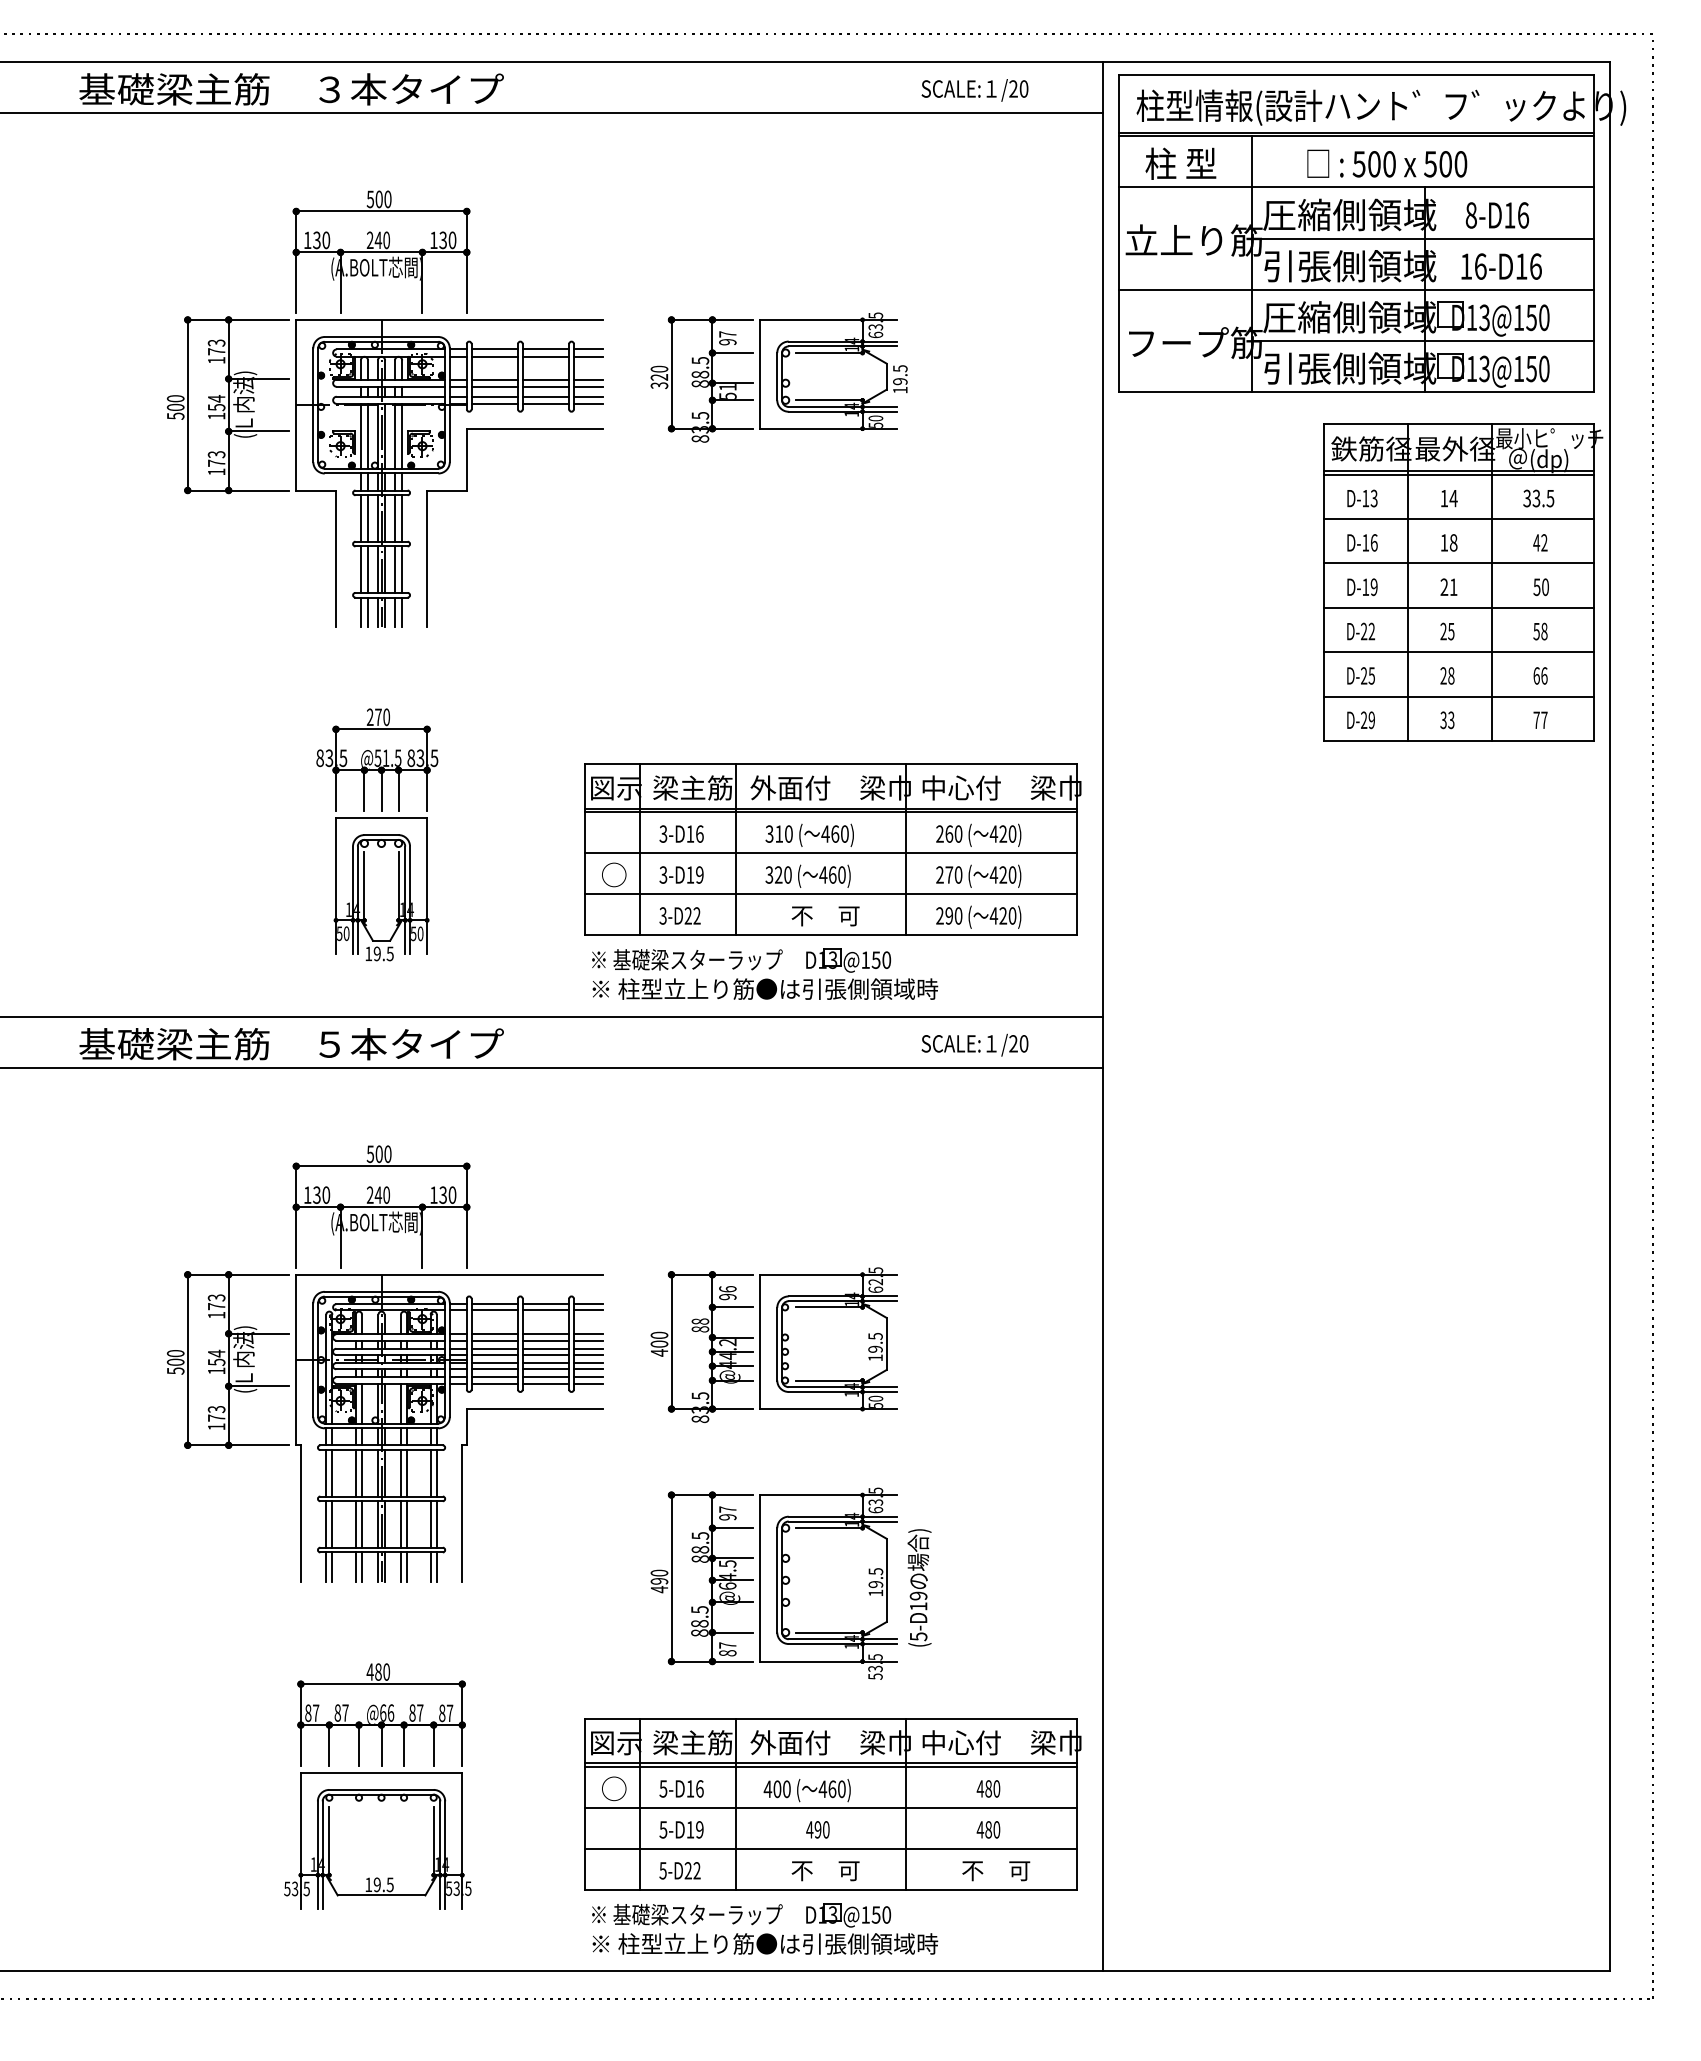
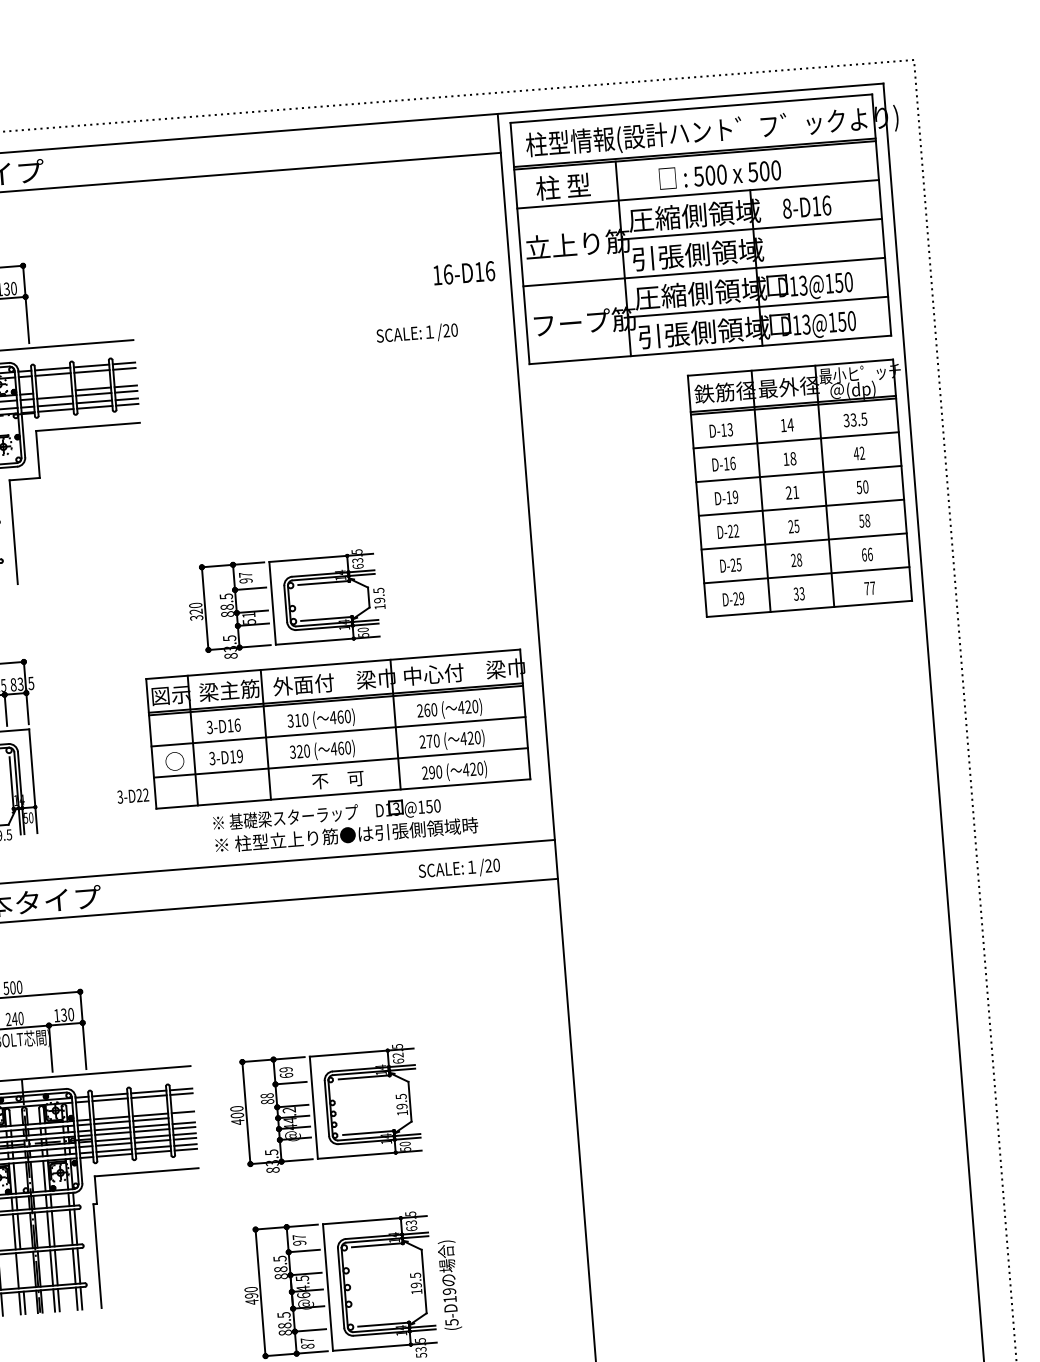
text: (974, 90) -> (416, 334), moved
text: (1501, 266) -> (464, 273), moved
part: (778, 377) -> (286, 604), moved
line: (494, 379) -> (54, 391), removed
text: (679, 915) -> (132, 795), moved
part: (765, 973) -> (346, 823), moved
text: (727, 1293) -> (286, 1072), 96 -> 69
line: (588, 1340) -> (183, 1116), removed
line: (362, 1524) -> (22, 1270), removed

